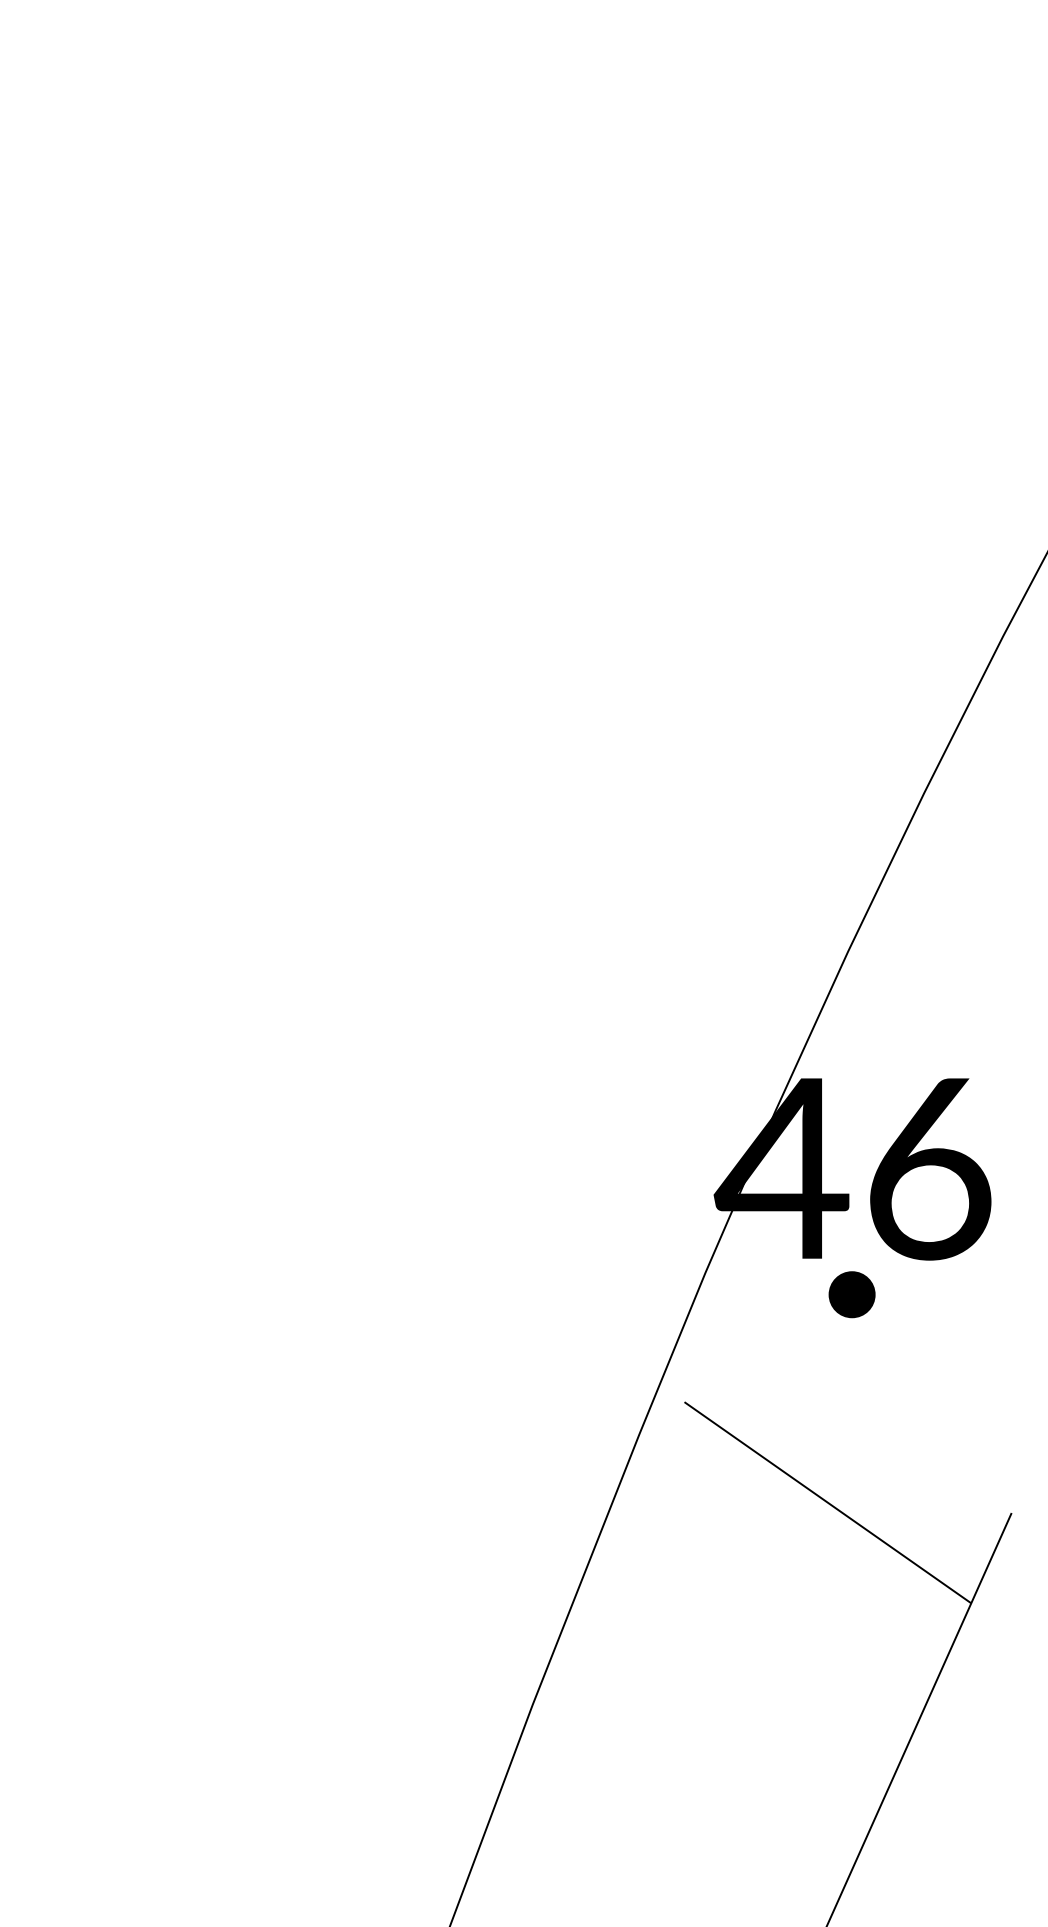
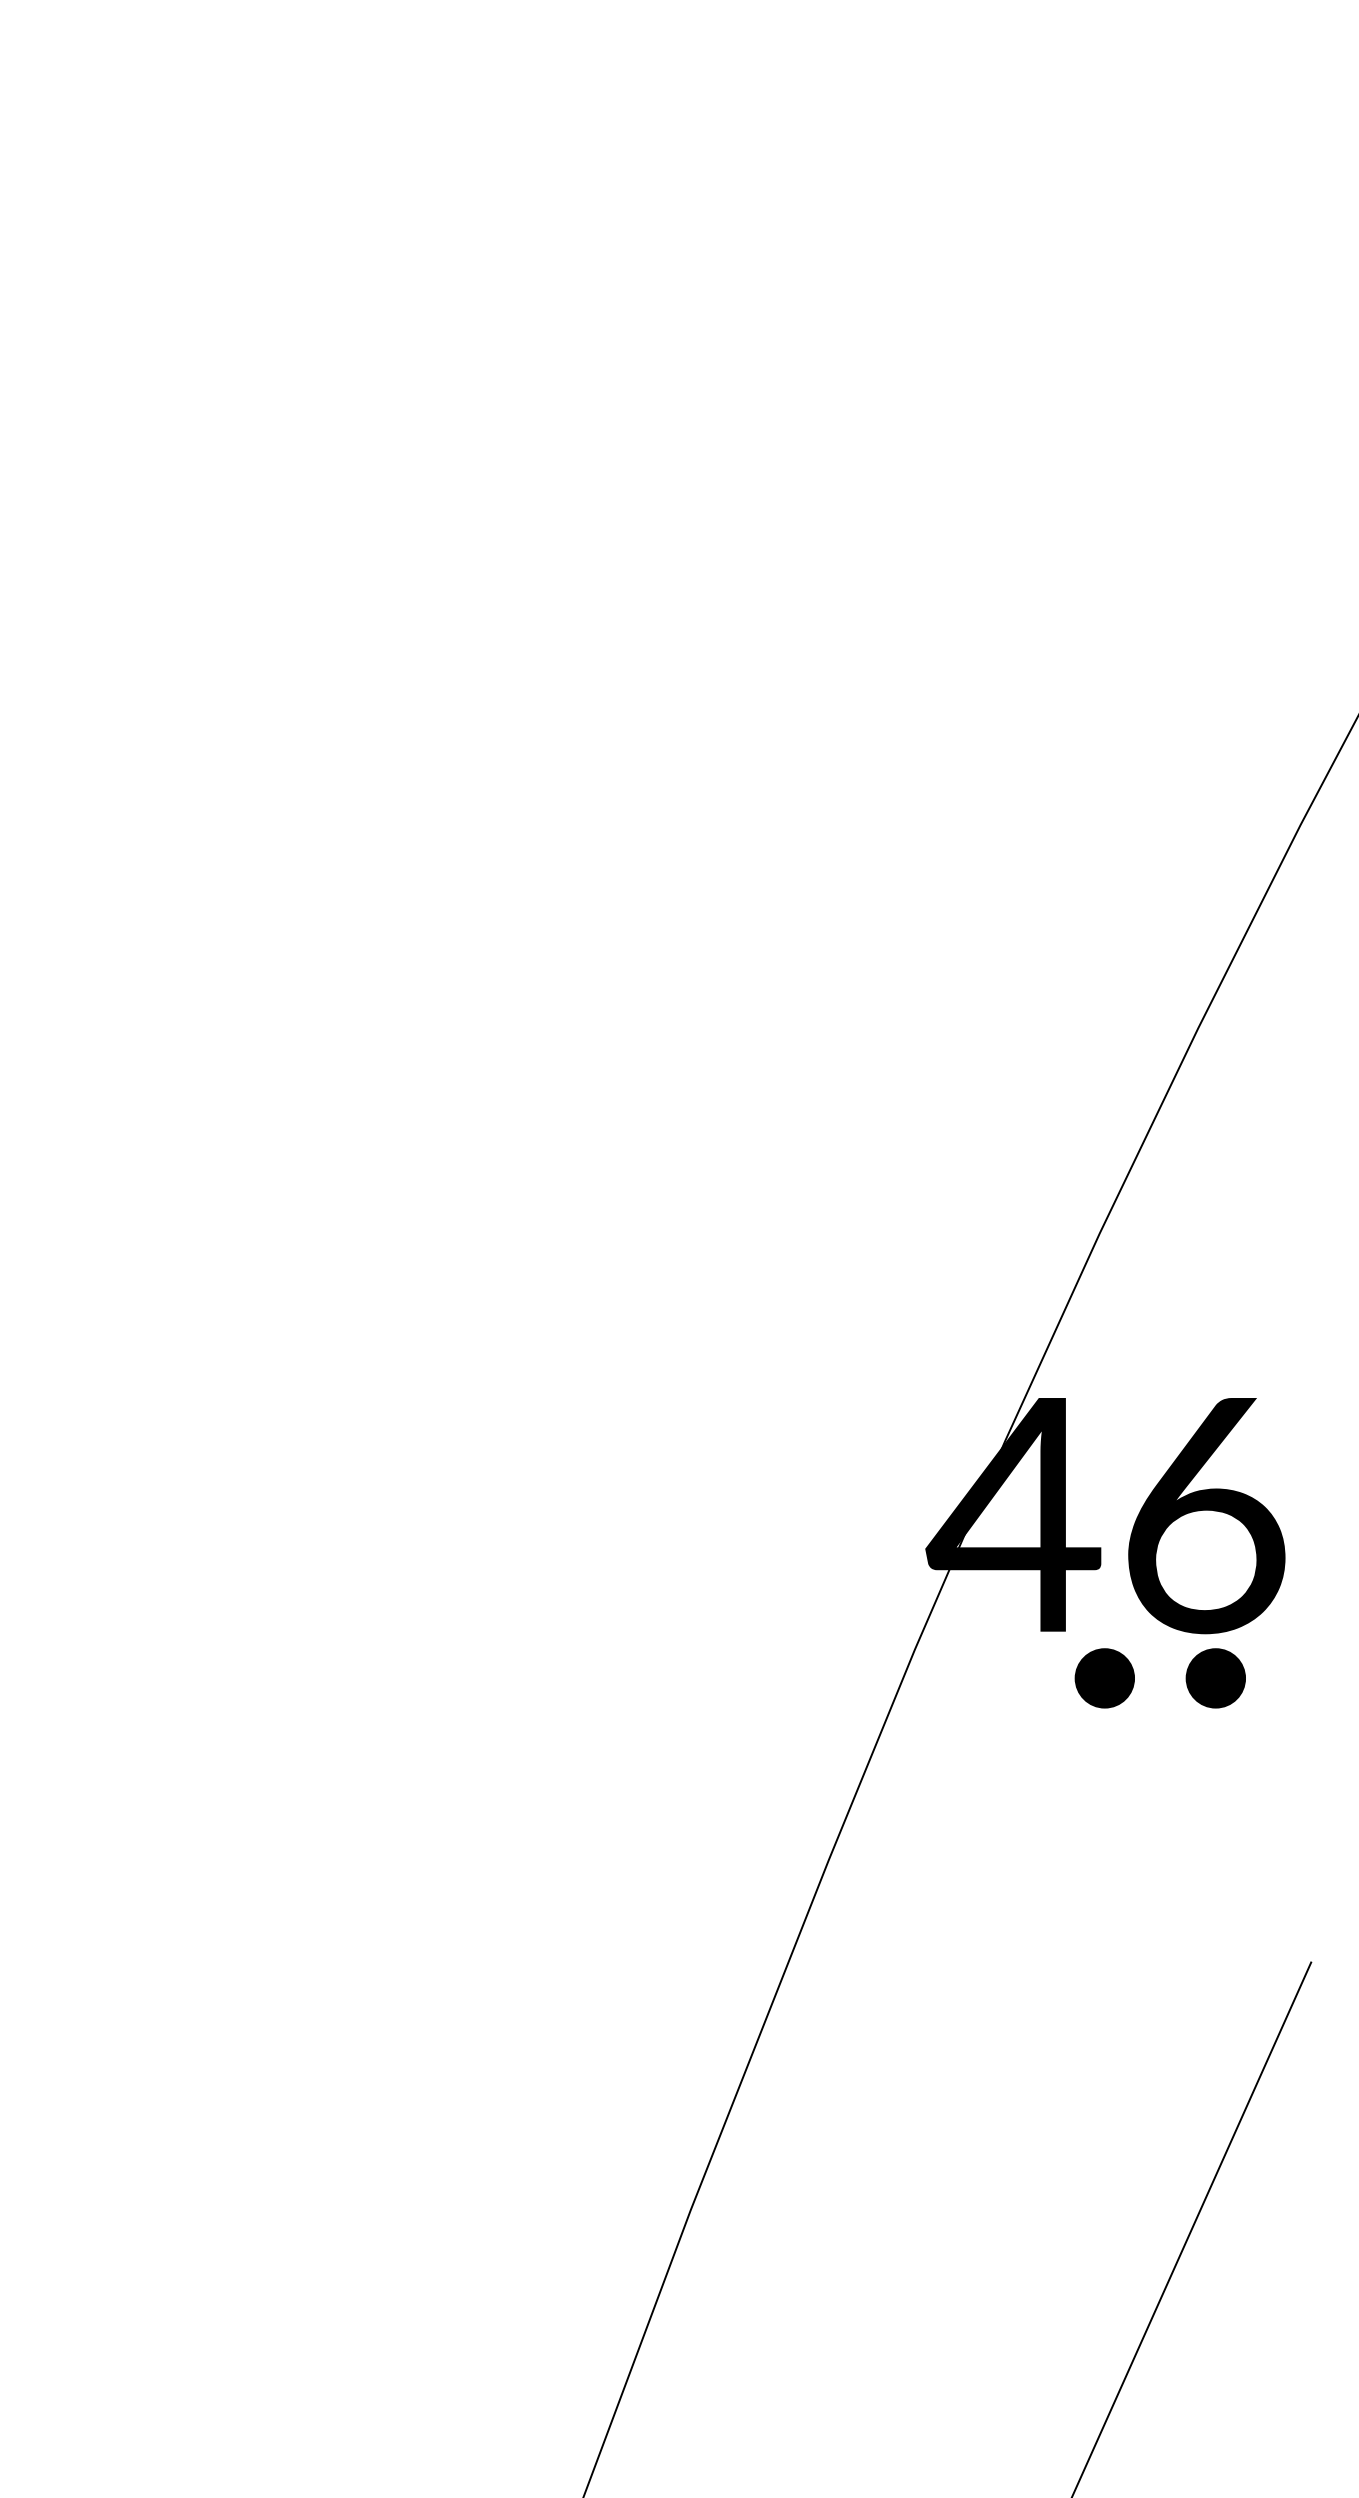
part: (937, 1294) -> (1215, 1678), added
line: (827, 1502) -> (1073, 1947), removed

